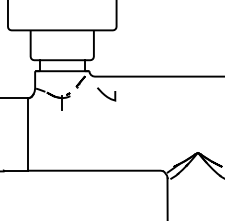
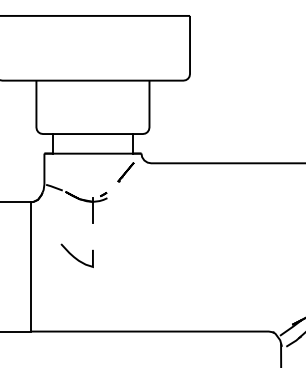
curve: (105, 94) -> (75, 256), moved

